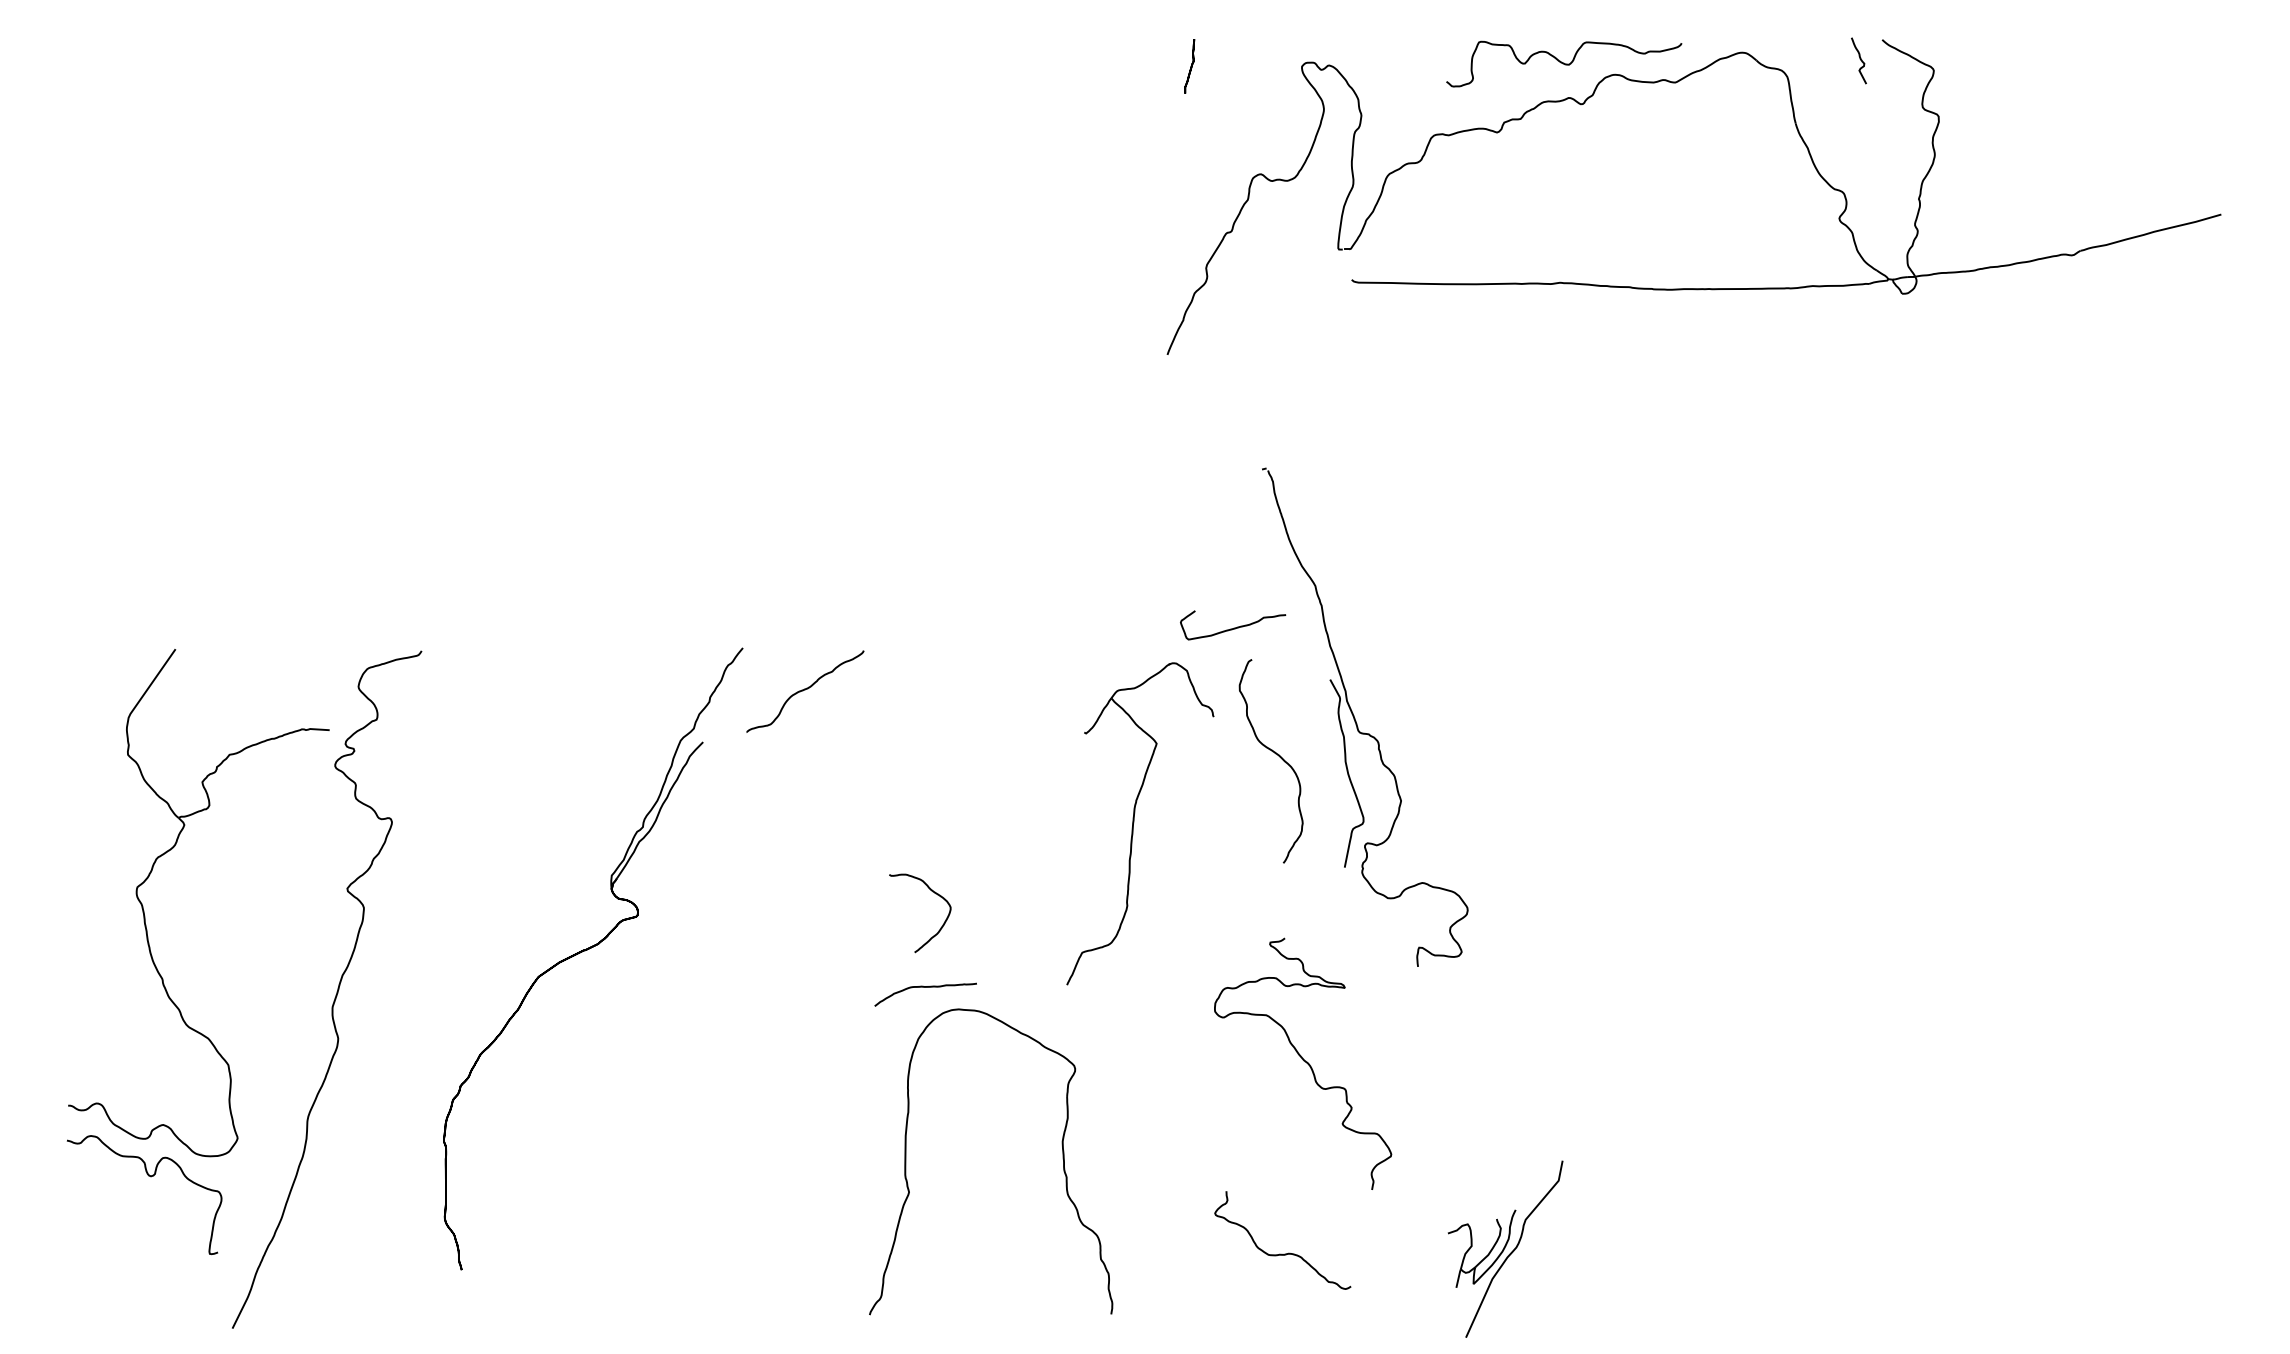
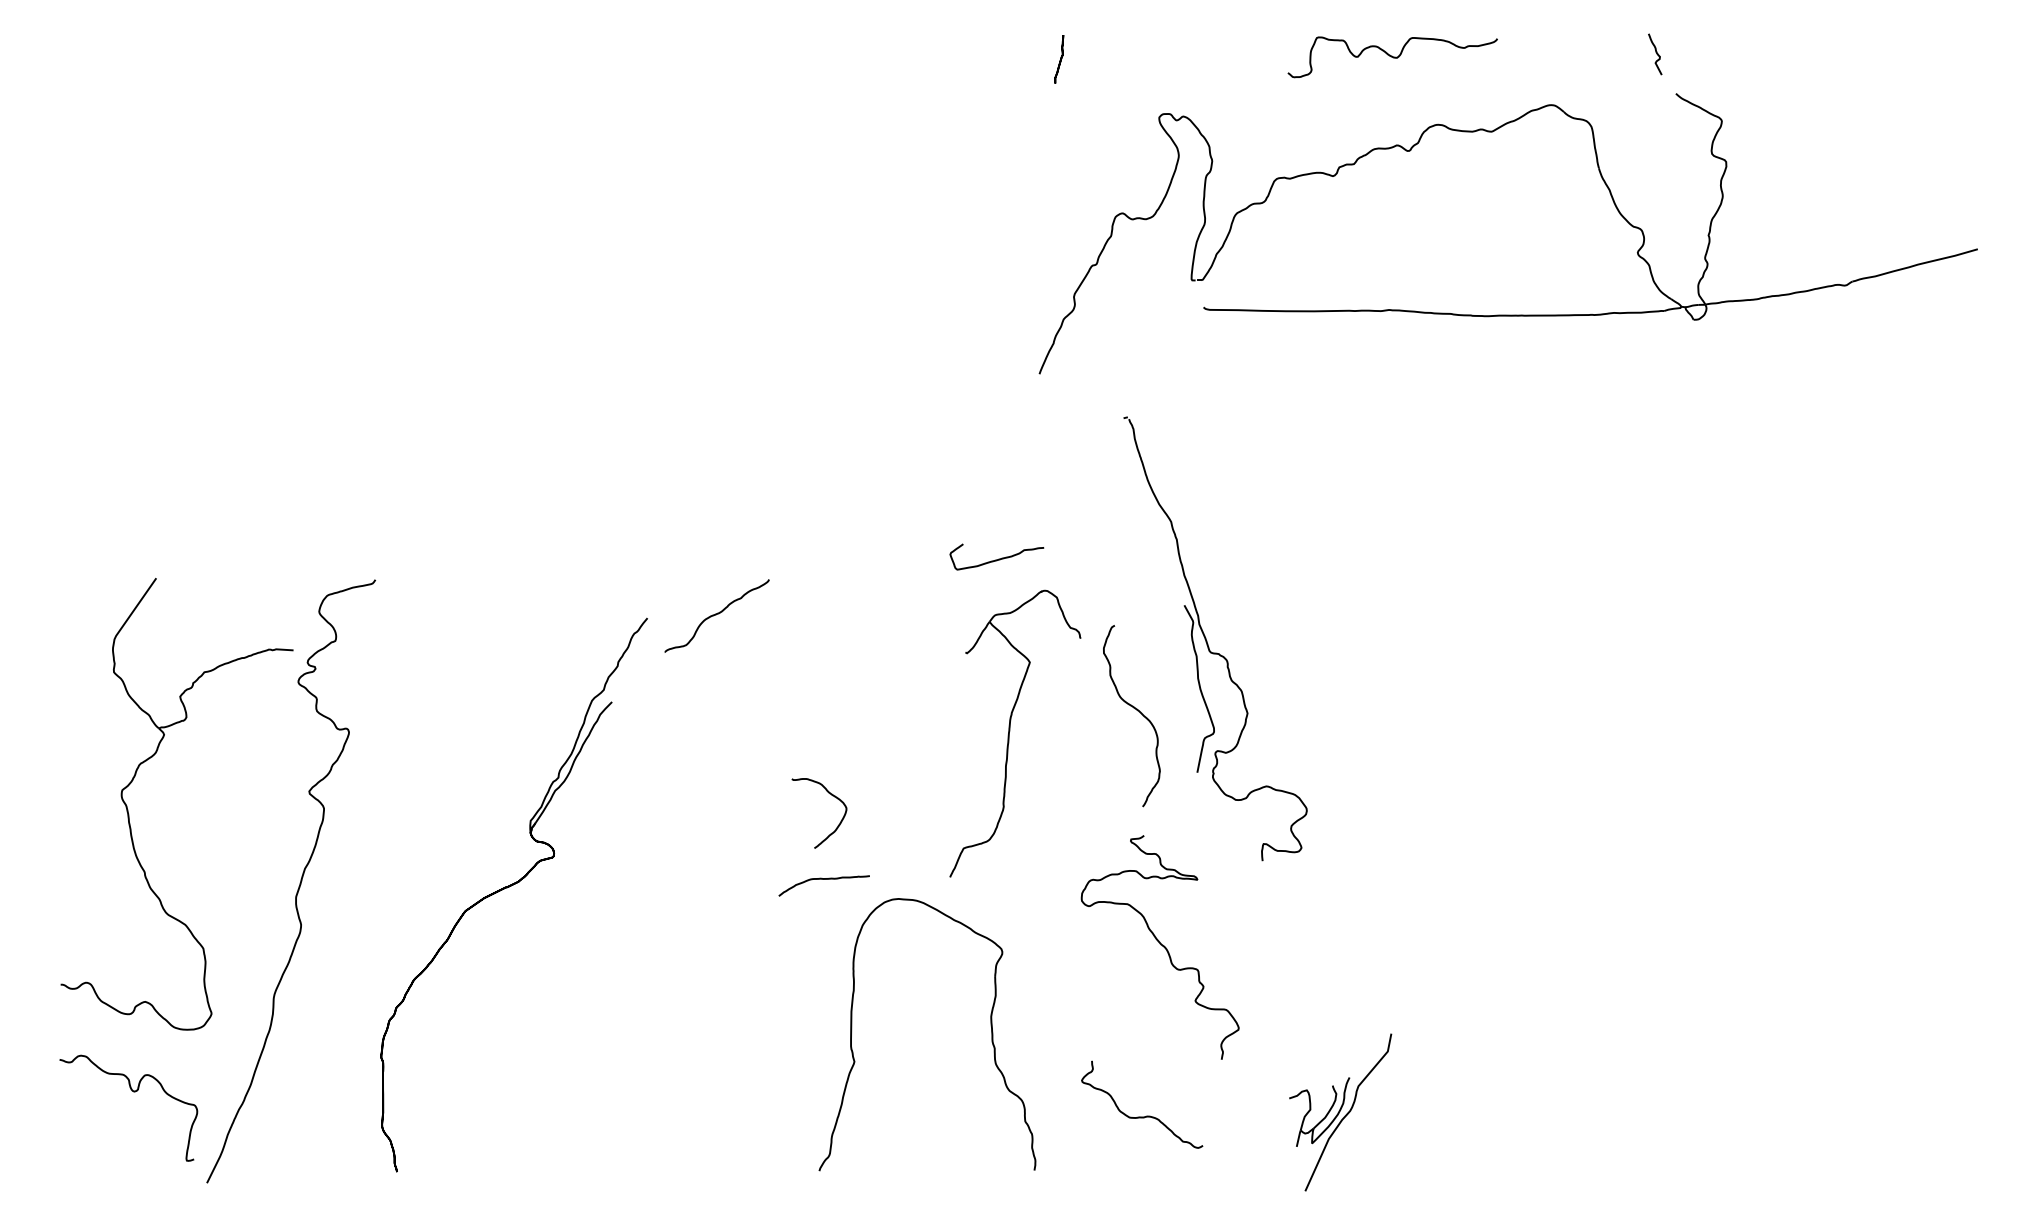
part: (1693, 287) -> (1507, 314), moved
curve: (1234, 627) -> (998, 558), moved
curve: (1276, 755) -> (1136, 710), moved
part: (587, 950) -> (509, 887), moved
part: (1061, 1152) -> (990, 1026), moved
curve: (149, 1177) -> (133, 1092), moved

